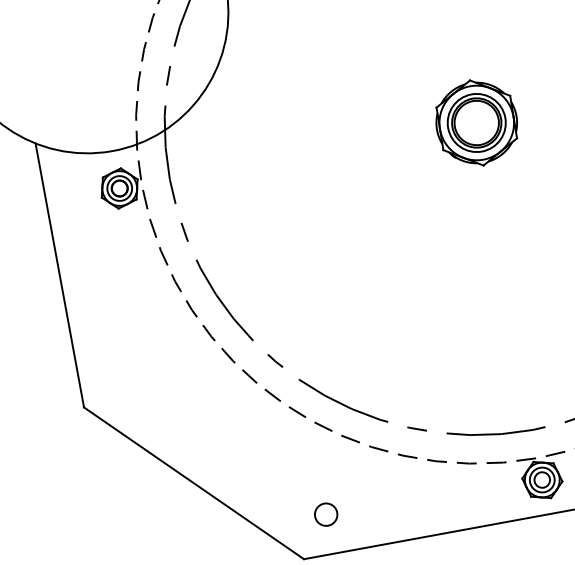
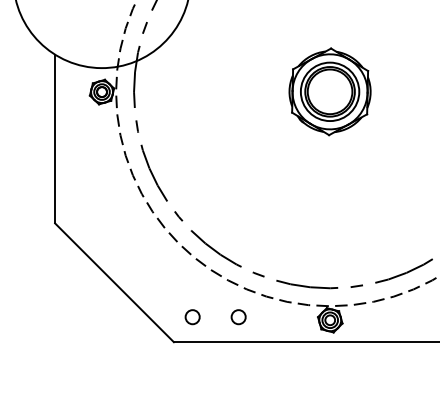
part: (477, 123) -> (330, 92), size x1.6
circle: (397, 502) -> (238, 317), added

